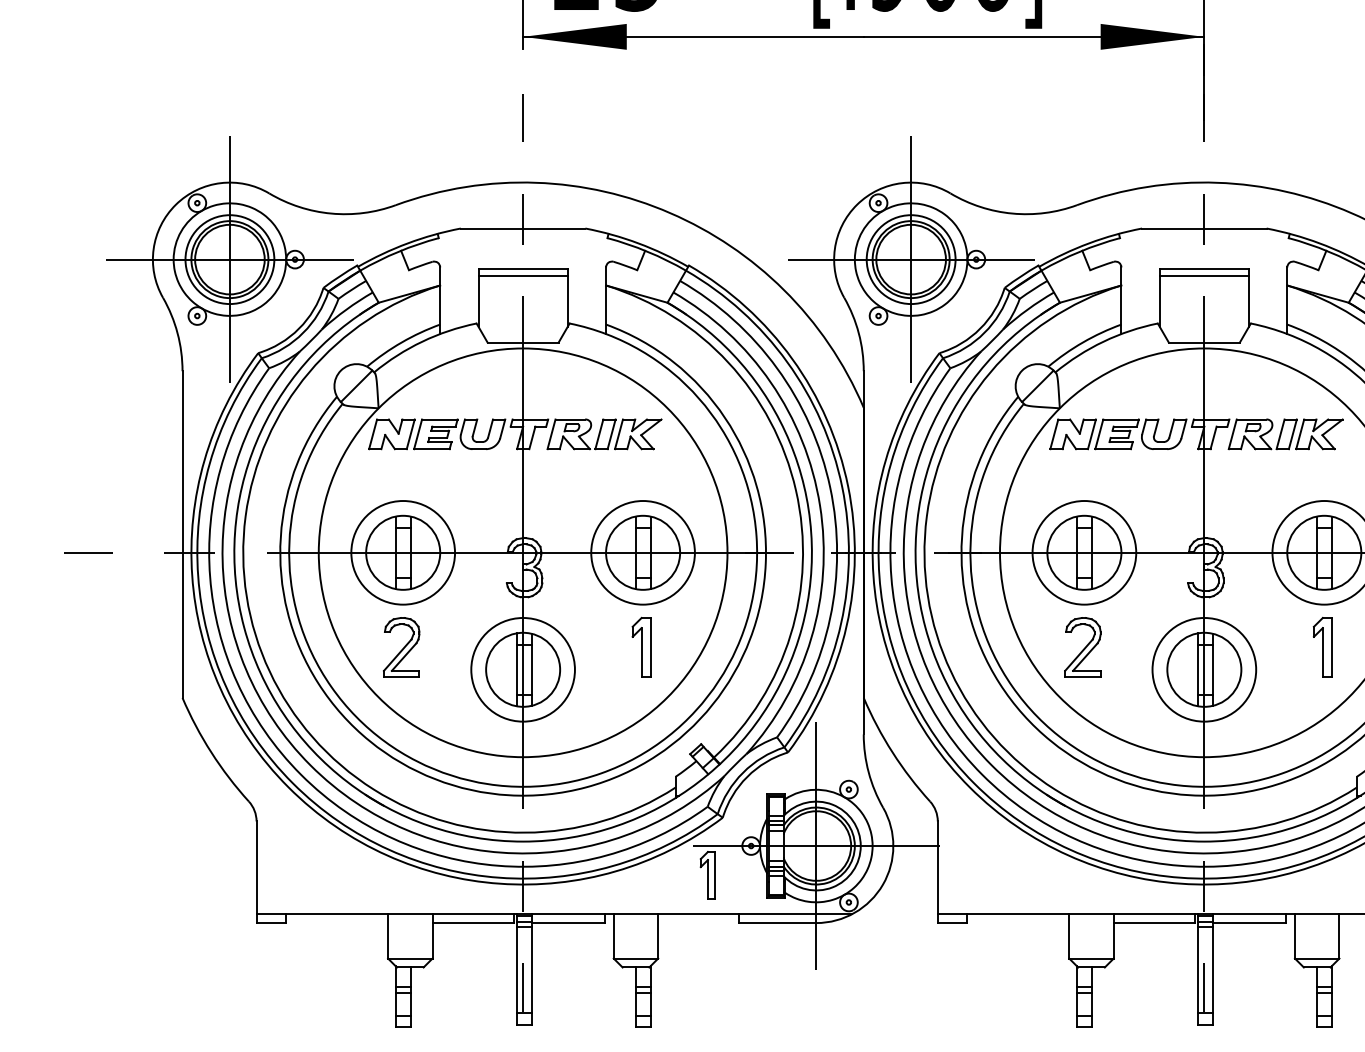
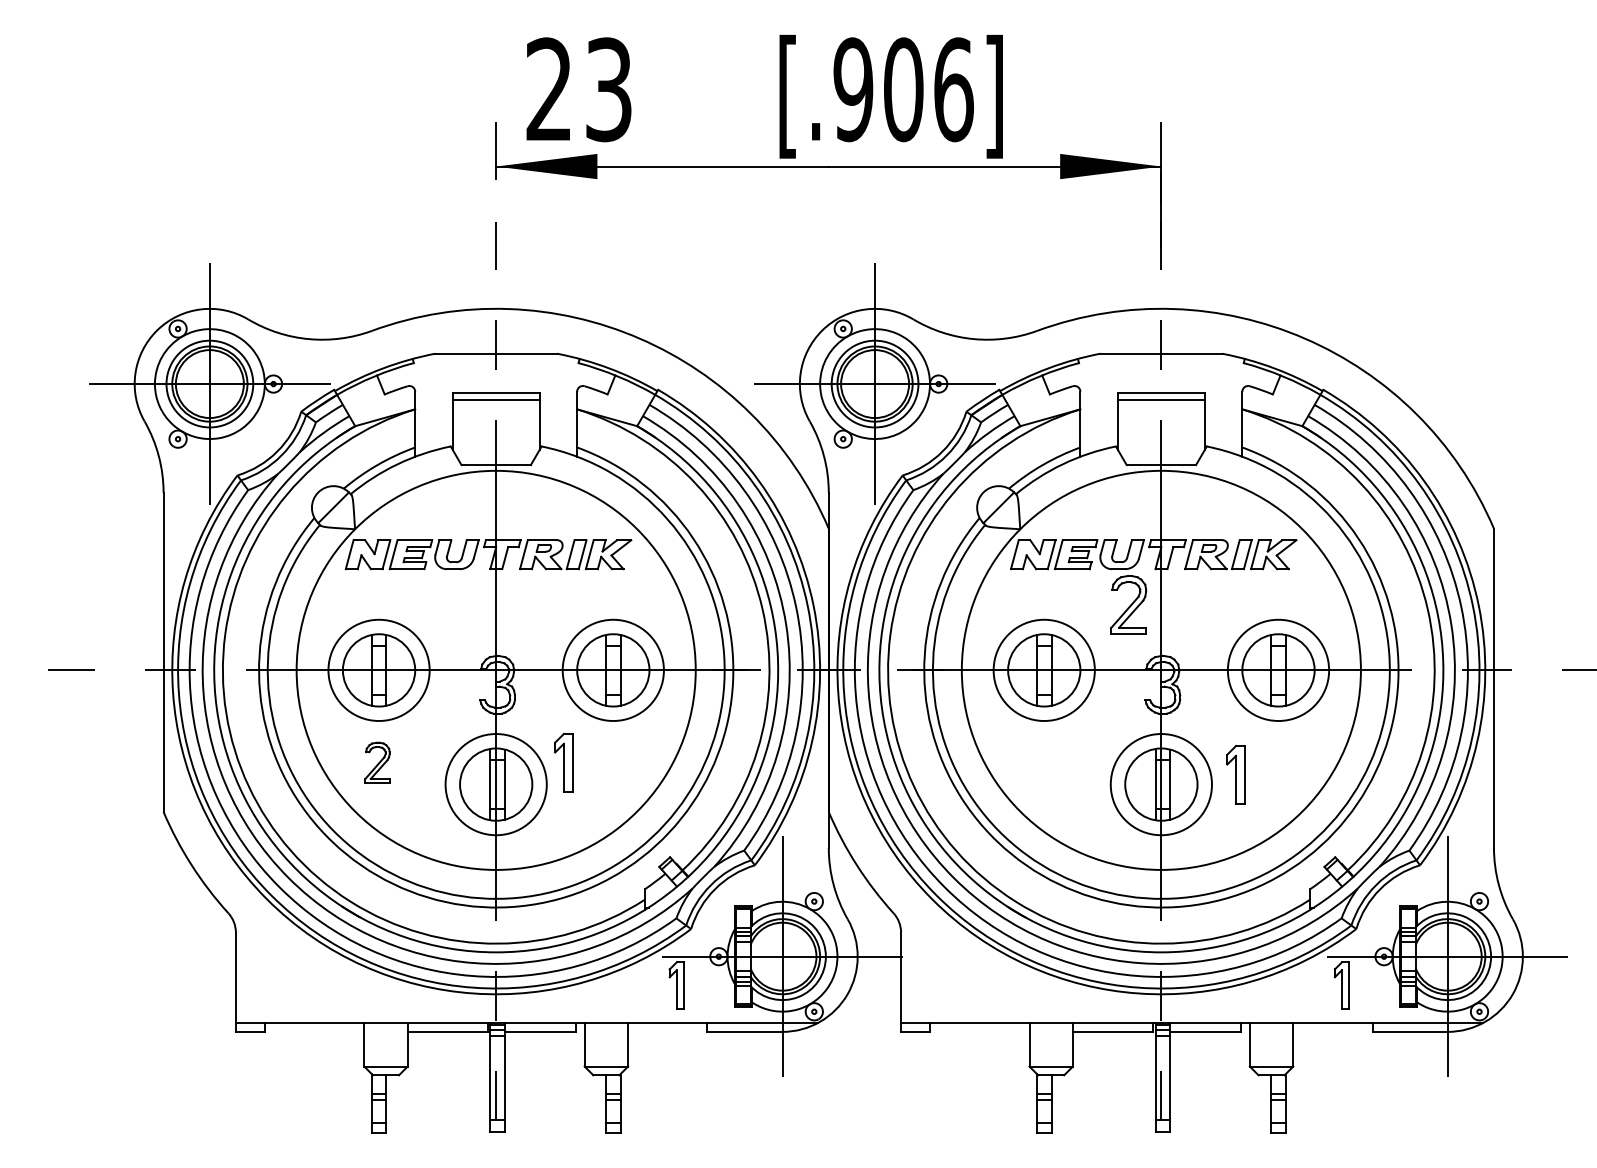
part: (401, 647) -> (377, 762), size x0.7
part: (641, 647) -> (563, 762), moved
part: (1082, 647) -> (1128, 604), moved
part: (1322, 647) -> (1235, 774), moved

